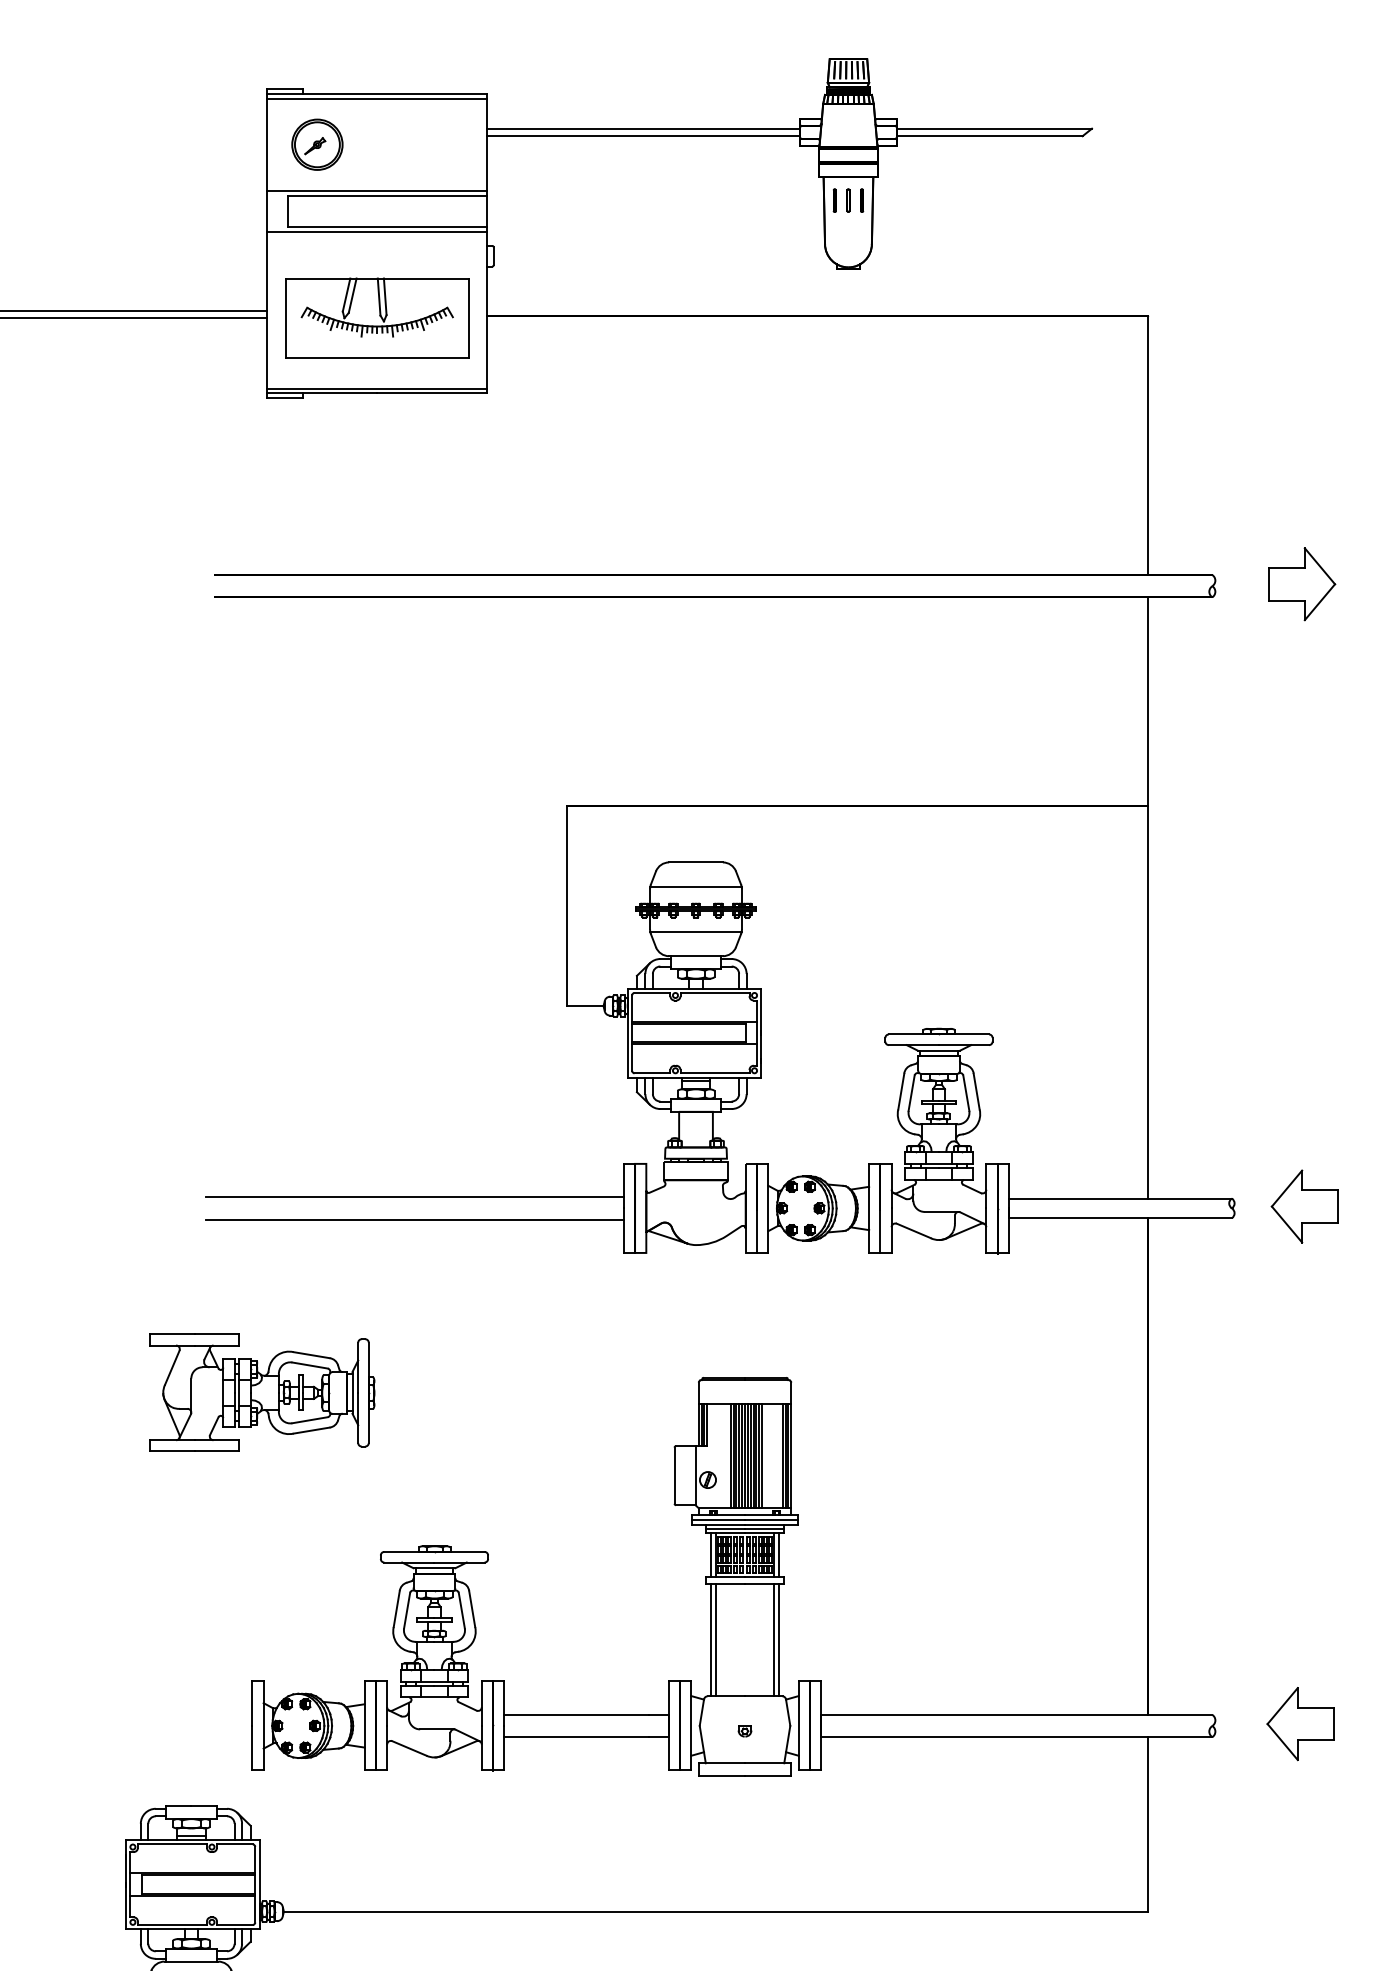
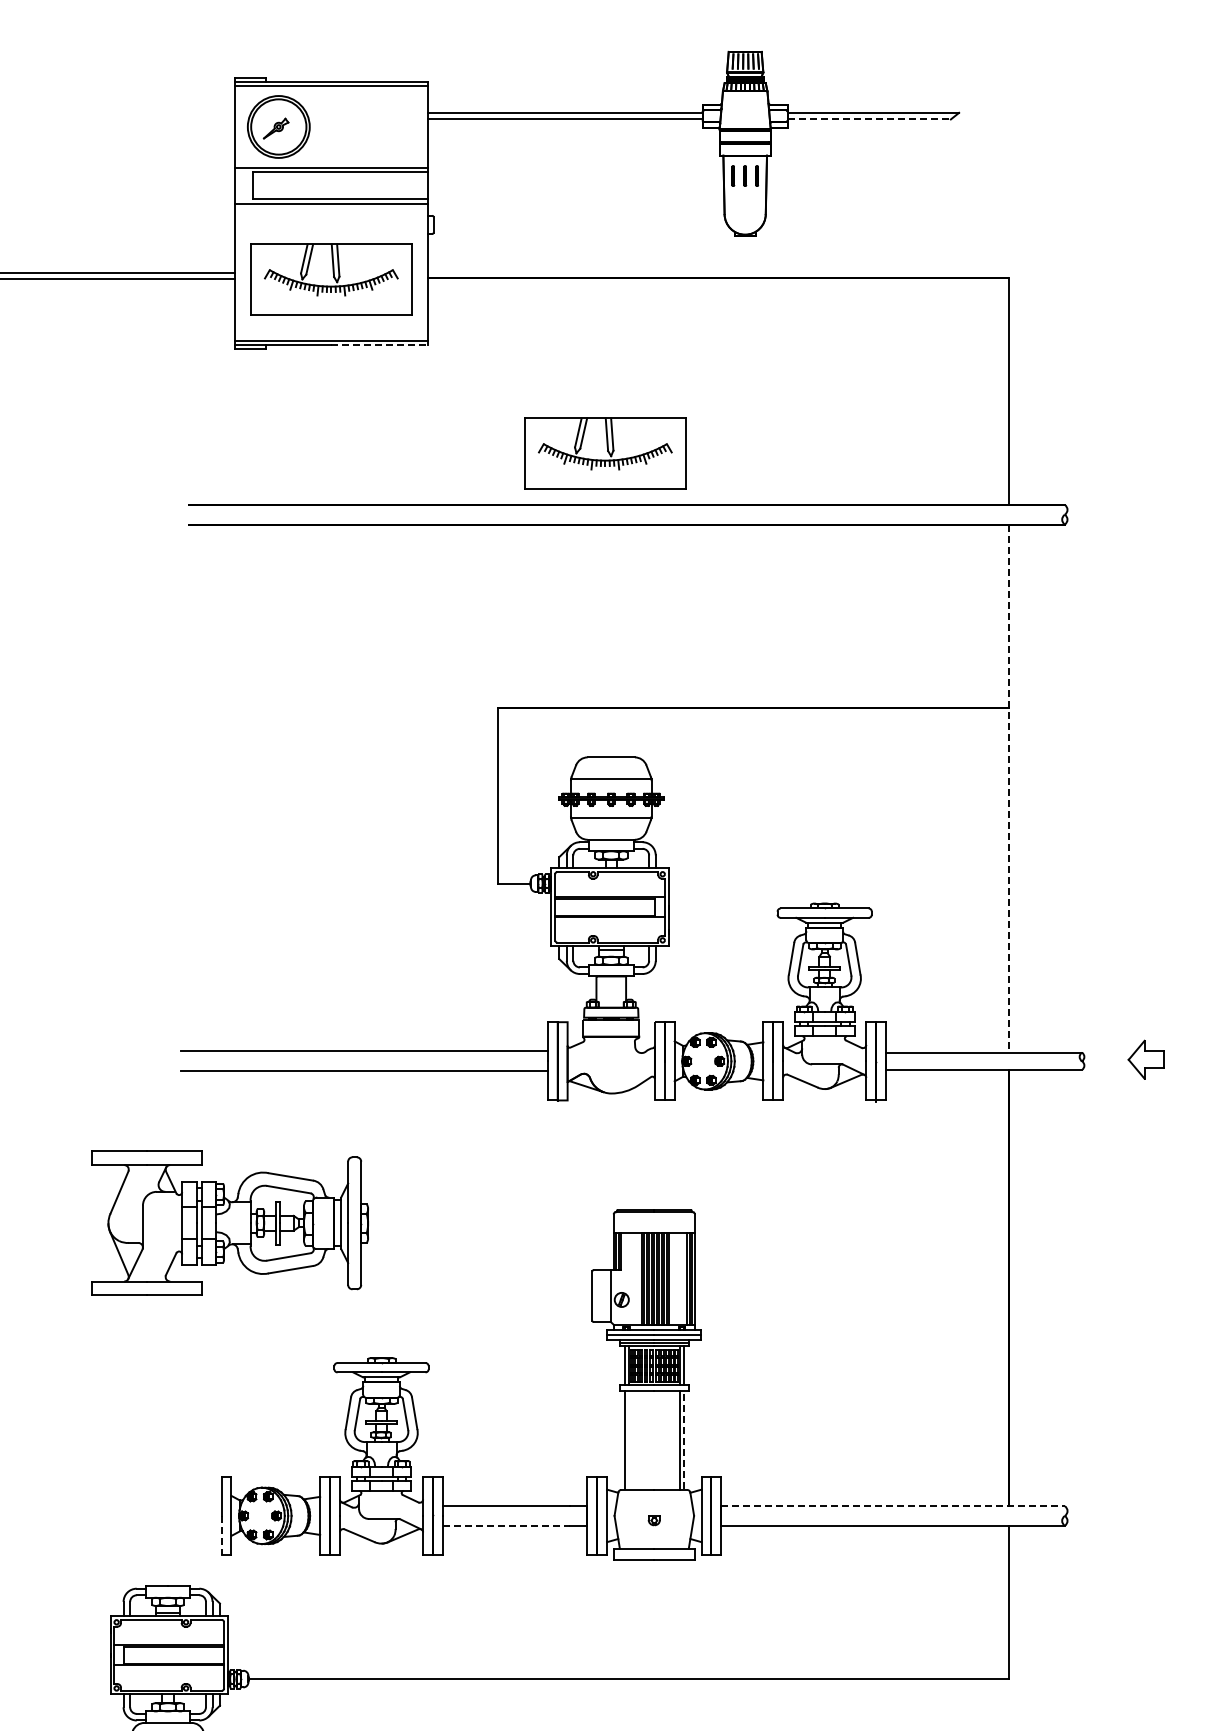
line: (989, 136) -> (869, 119), solid -> dashed
part: (317, 144) -> (278, 126), size x1.4
line: (433, 393) -> (380, 345), solid -> dashed
part: (689, 516) -> (605, 453), added
part: (1301, 583) -> (1143, 512), removed
line: (1148, 898) -> (1008, 789), solid -> dashed
part: (1304, 1206) -> (1145, 1059), size x0.6
part: (262, 1393) -> (230, 1223), size x1.4
line: (715, 1638) -> (628, 1439), removed
line: (779, 1638) -> (684, 1439), solid -> dashed
line: (1017, 1715) -> (893, 1506), solid -> dashed
part: (1300, 1723) -> (1142, 1513), removed
line: (576, 1736) -> (506, 1525), solid -> dashed
line: (252, 1748) -> (221, 1535), solid -> dashed

